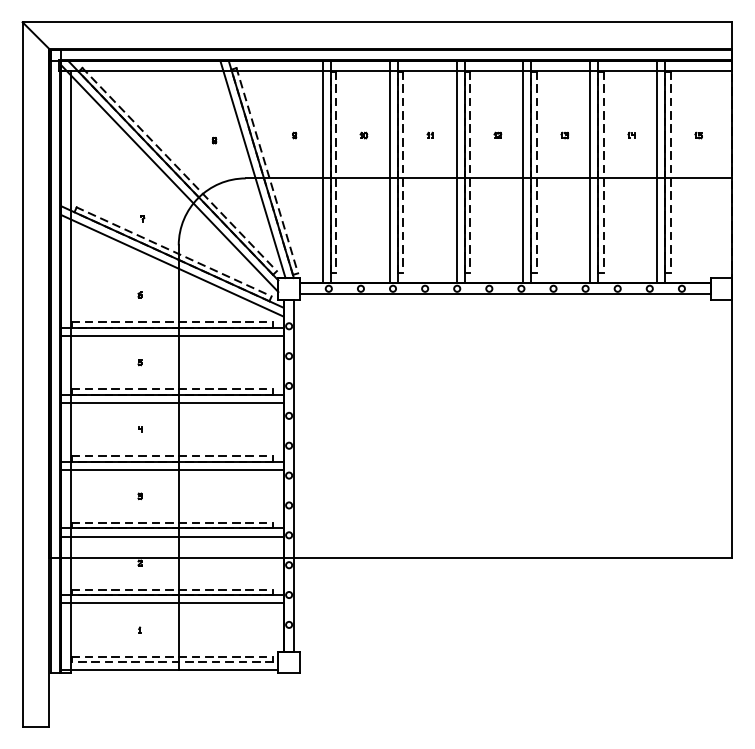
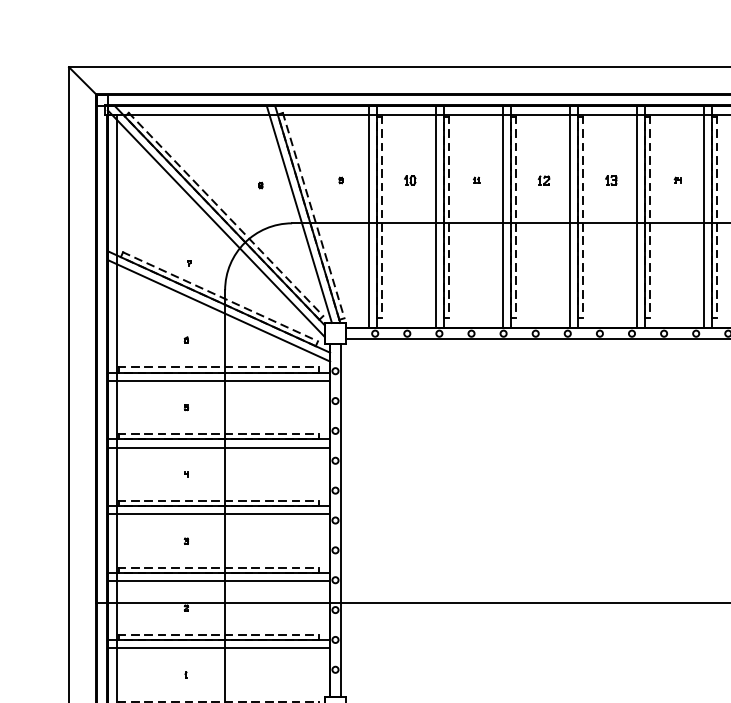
part: (497, 134) -> (543, 179), size x1.6
part: (363, 135) -> (409, 180), size x1.6
part: (564, 135) -> (610, 180), size x1.6

